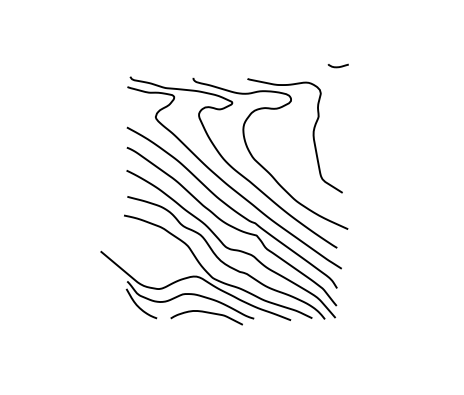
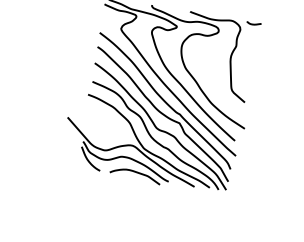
curve: (337, 66) -> (253, 24), moved

